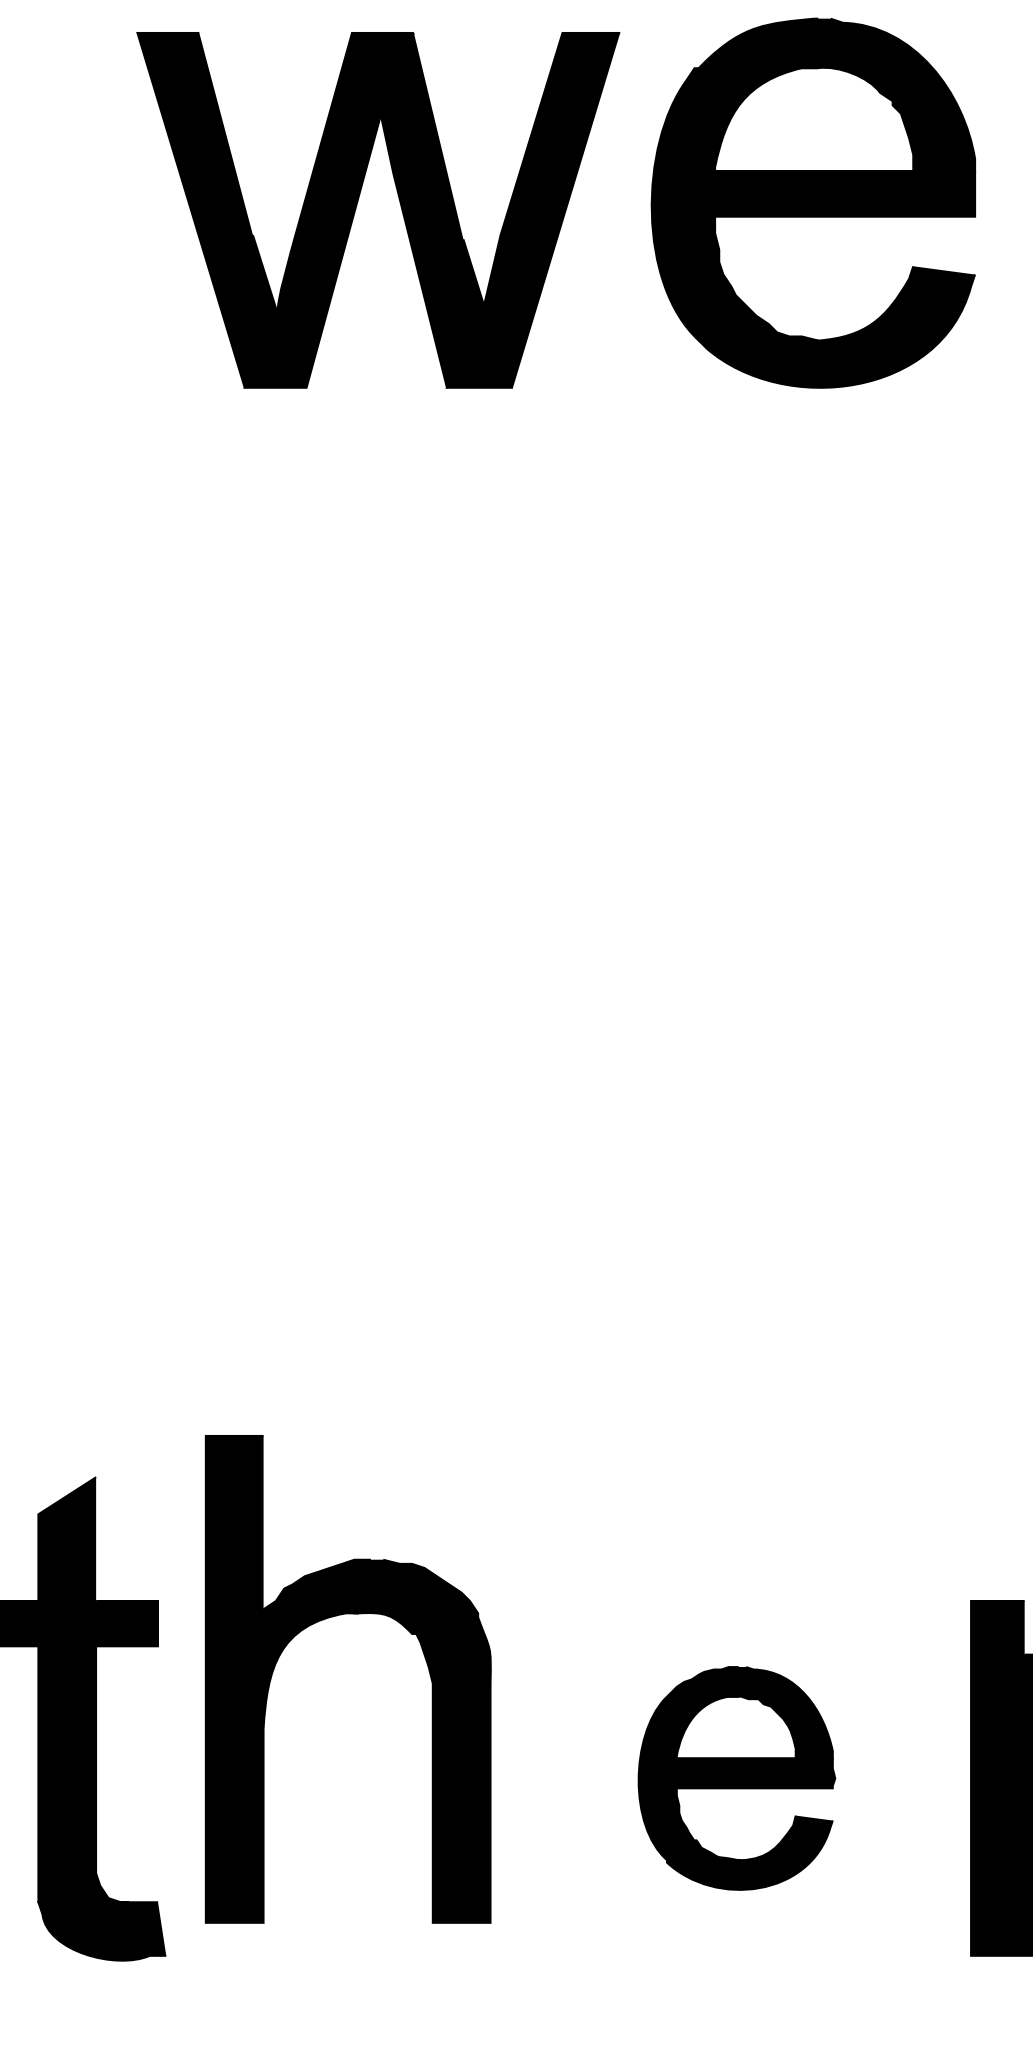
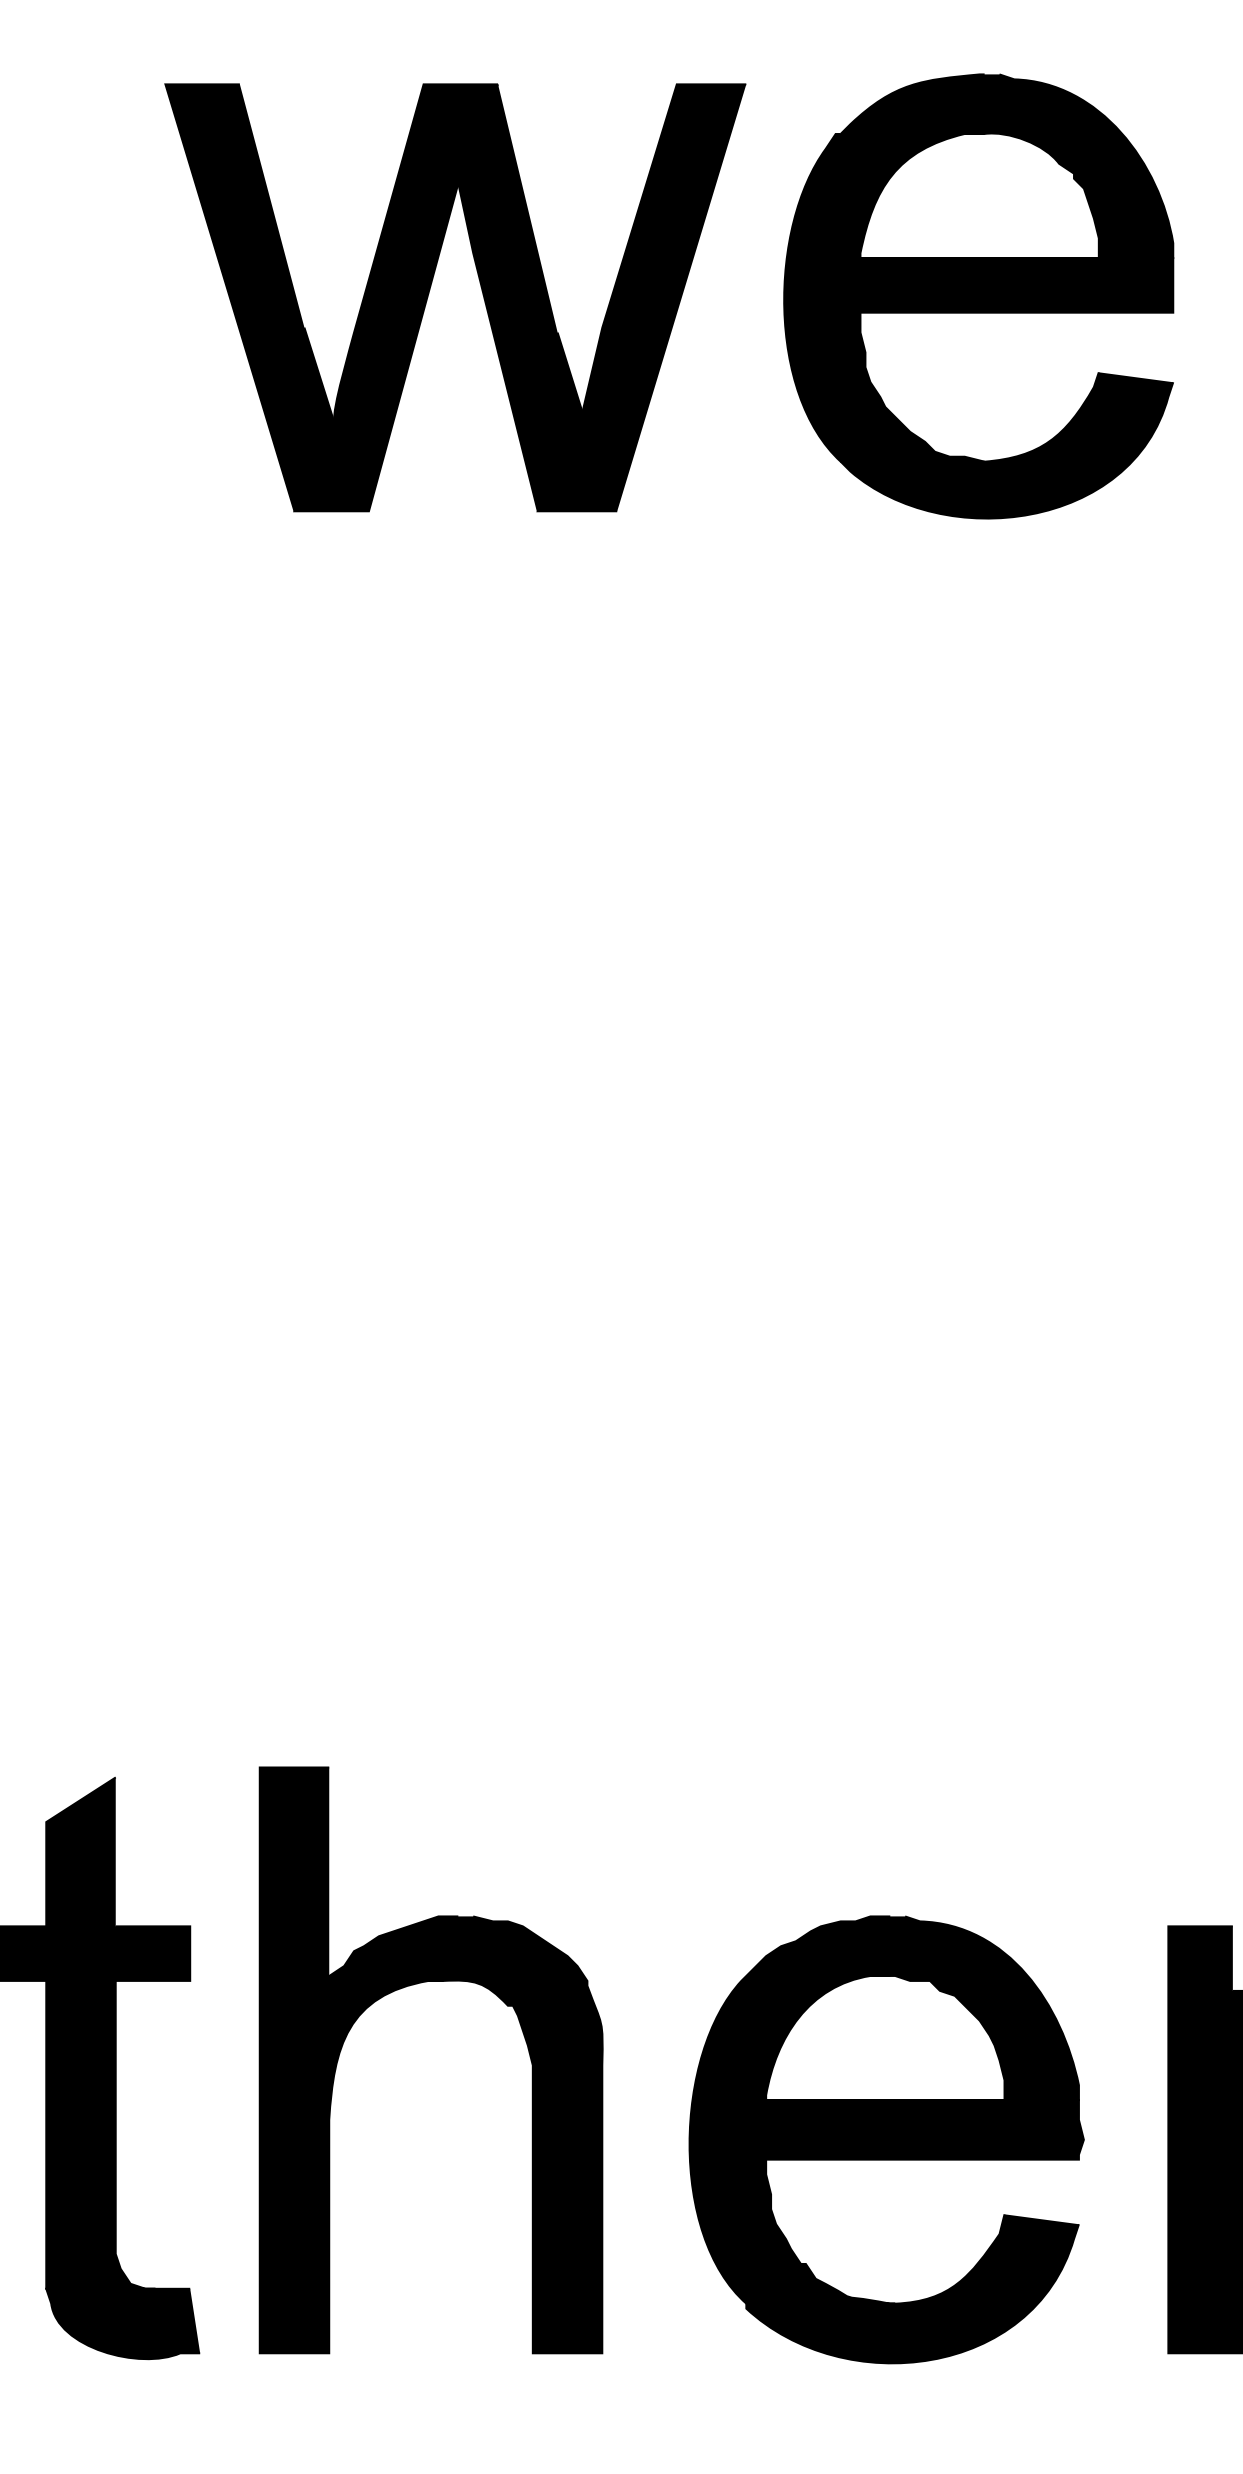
part: (358, 202) -> (431, 288), moved
part: (813, 202) -> (978, 295), moved
part: (333, 1617) -> (413, 1985), moved
part: (736, 1778) -> (886, 2139), size x1.67

